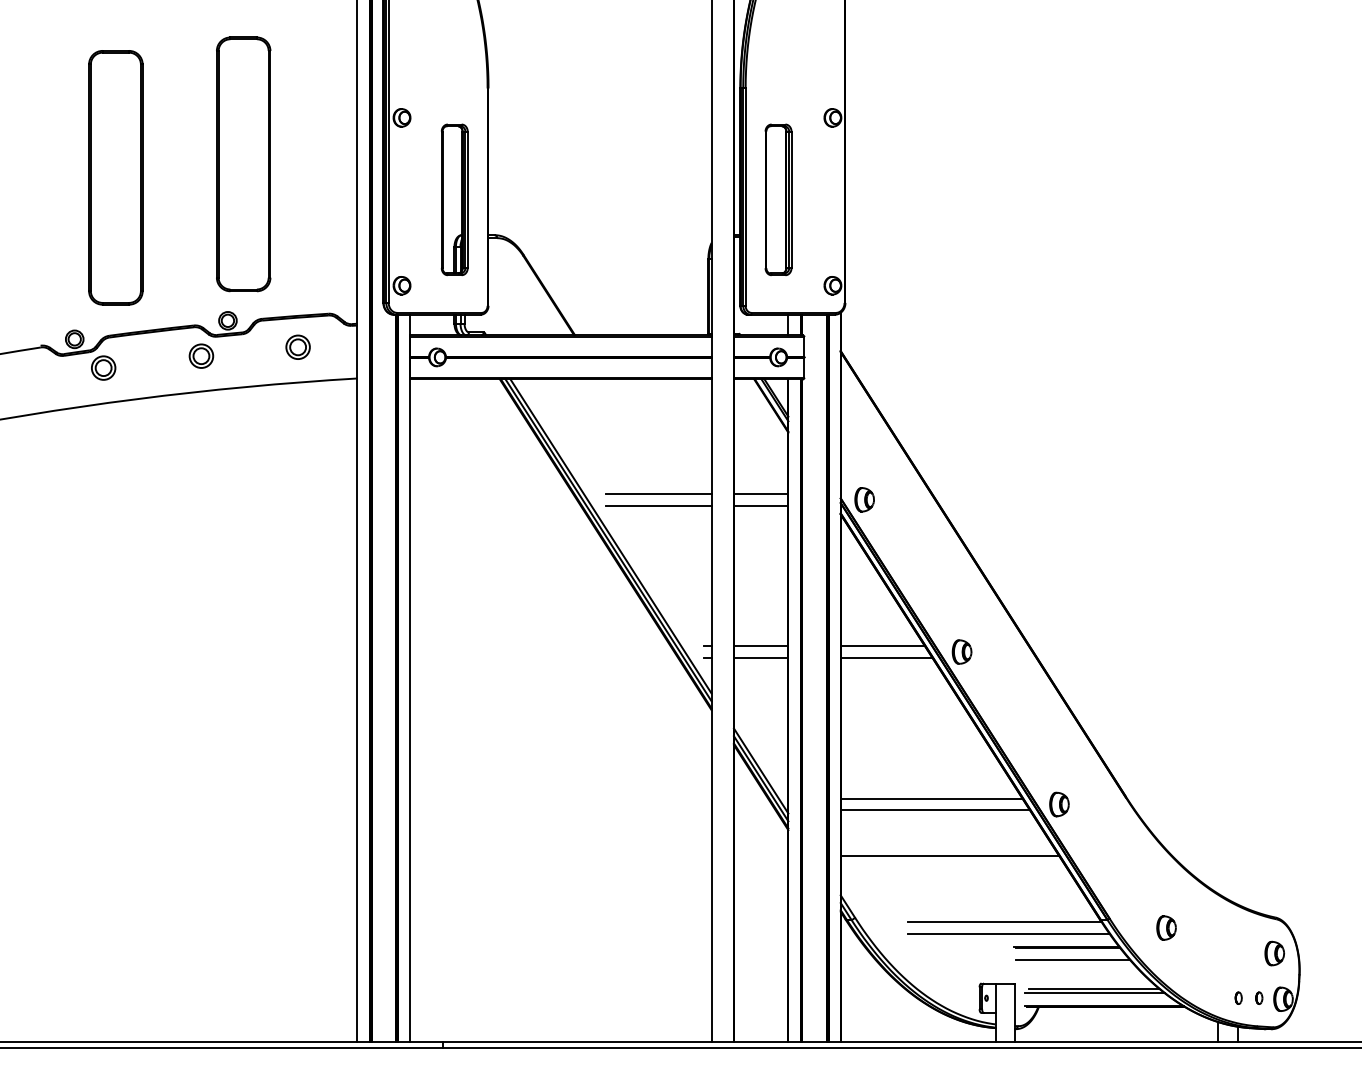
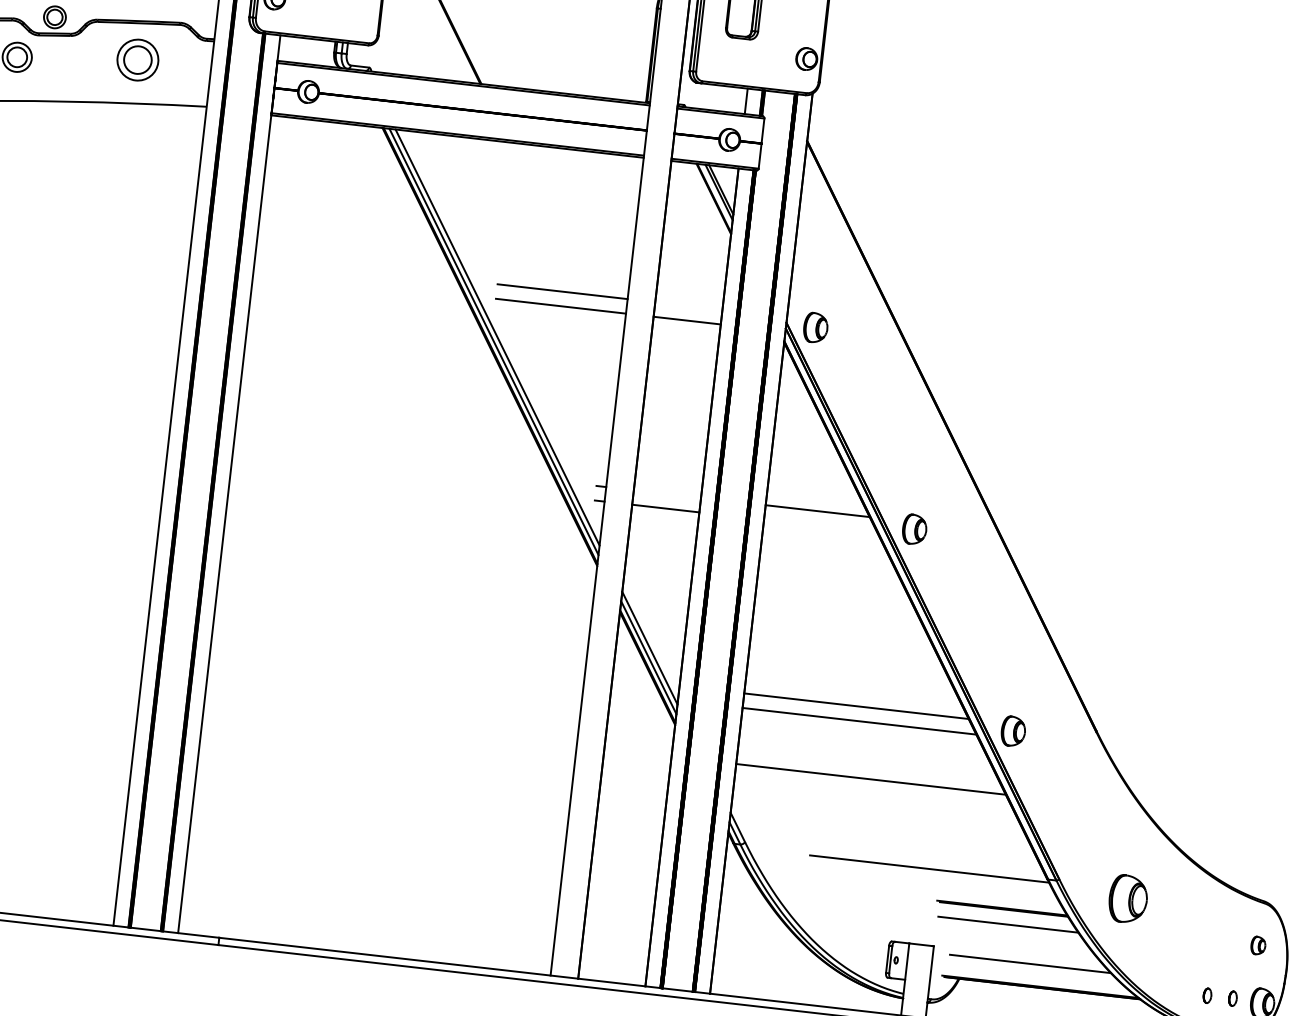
part: (297, 346) -> (137, 58), size x1.4
line: (760, 493) -> (688, 305), removed
line: (760, 646) -> (666, 494), removed
line: (886, 657) -> (820, 525), removed
part: (1166, 927) -> (1128, 898), size x1.6
line: (1008, 933) -> (932, 883), removed
part: (1274, 953) -> (1257, 945), size x0.6
line: (1095, 993) -> (1031, 969), removed

